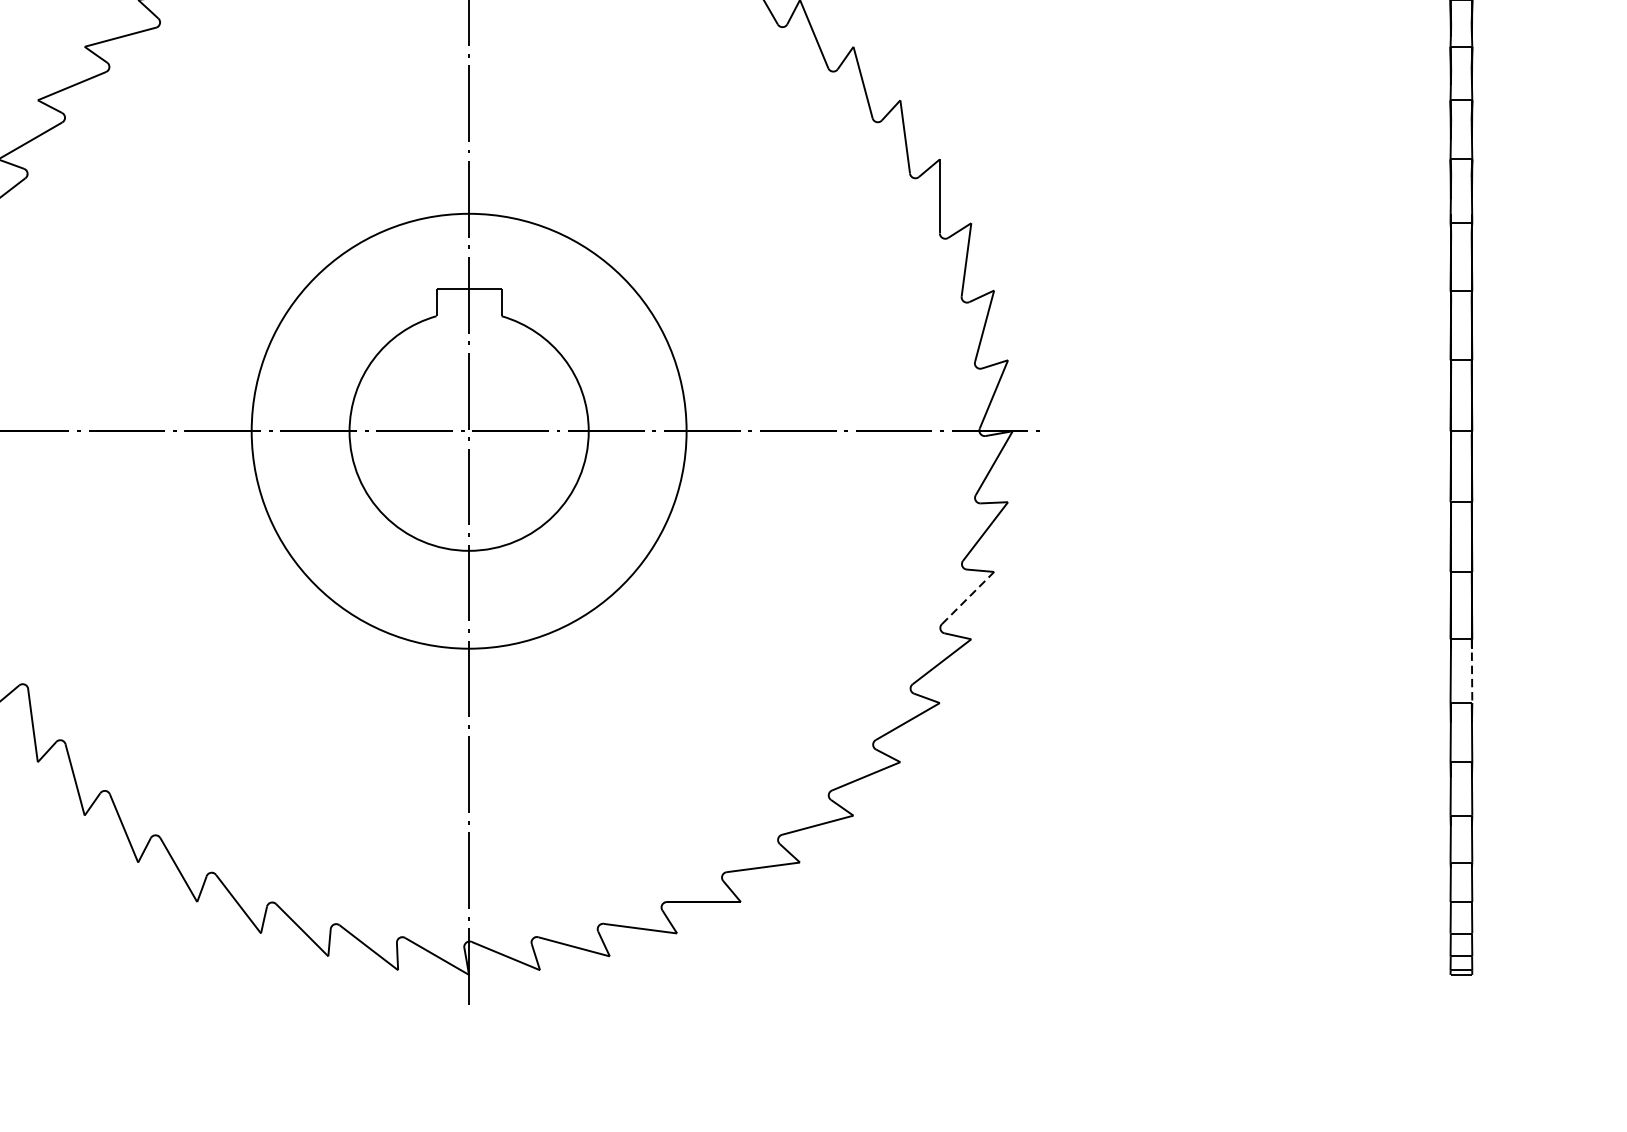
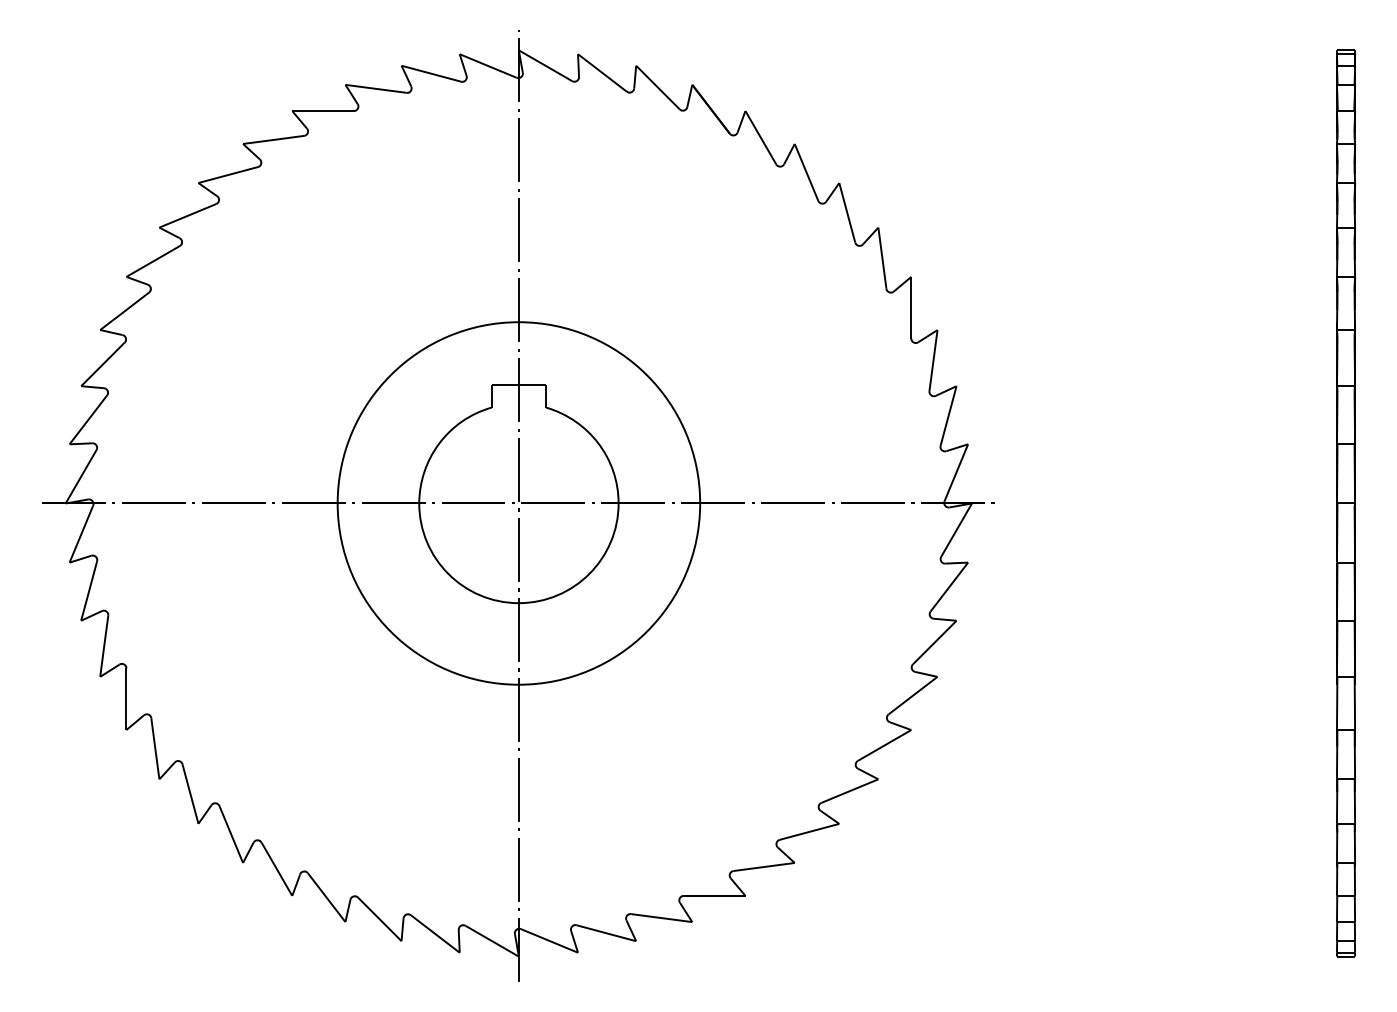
line: (967, 598) -> (934, 642), dashed -> solid
line: (1471, 671) -> (1354, 703), dashed -> solid

